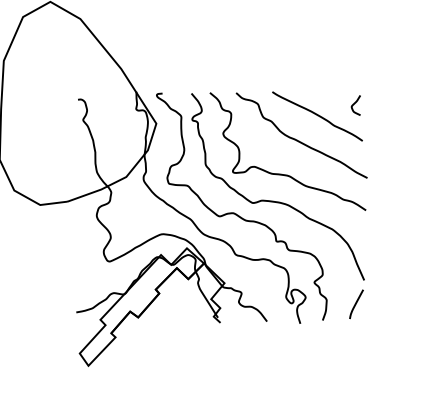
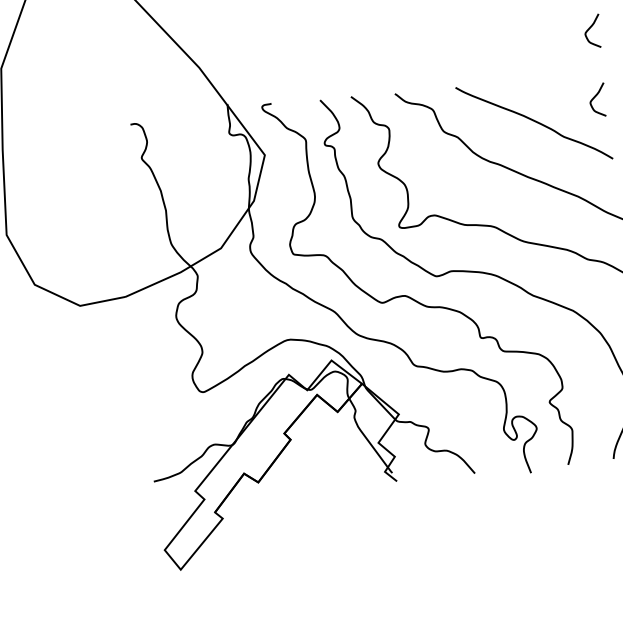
curve: (354, 63) -> (589, 29), added

